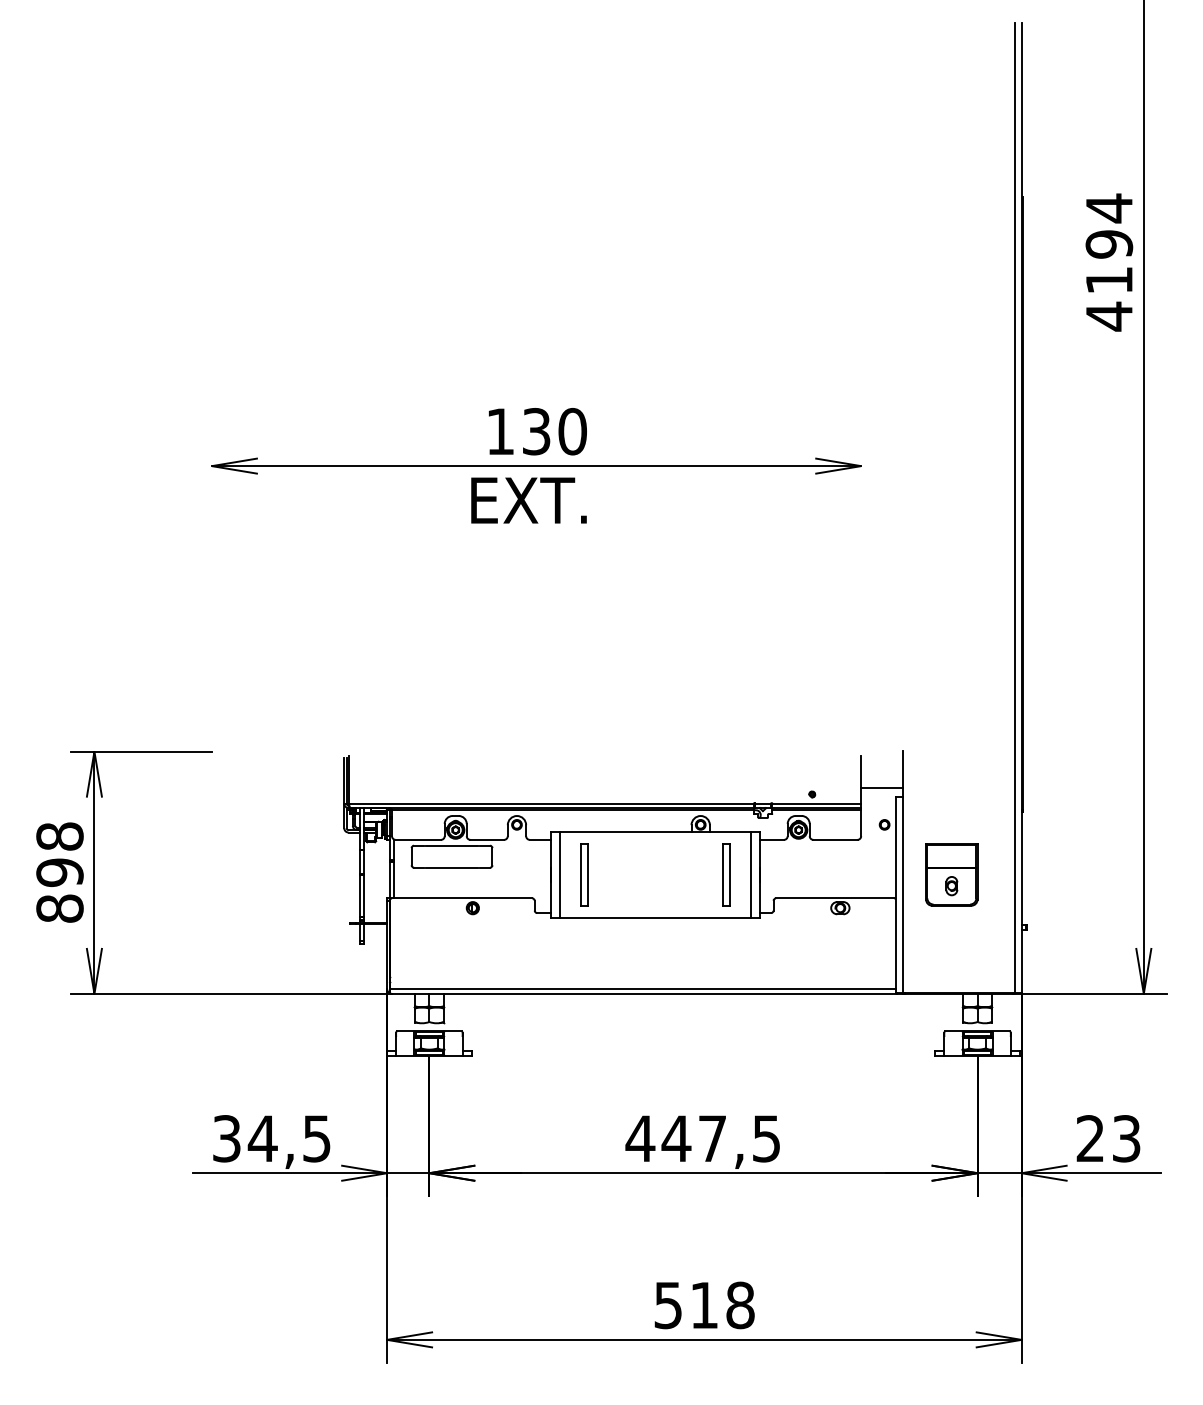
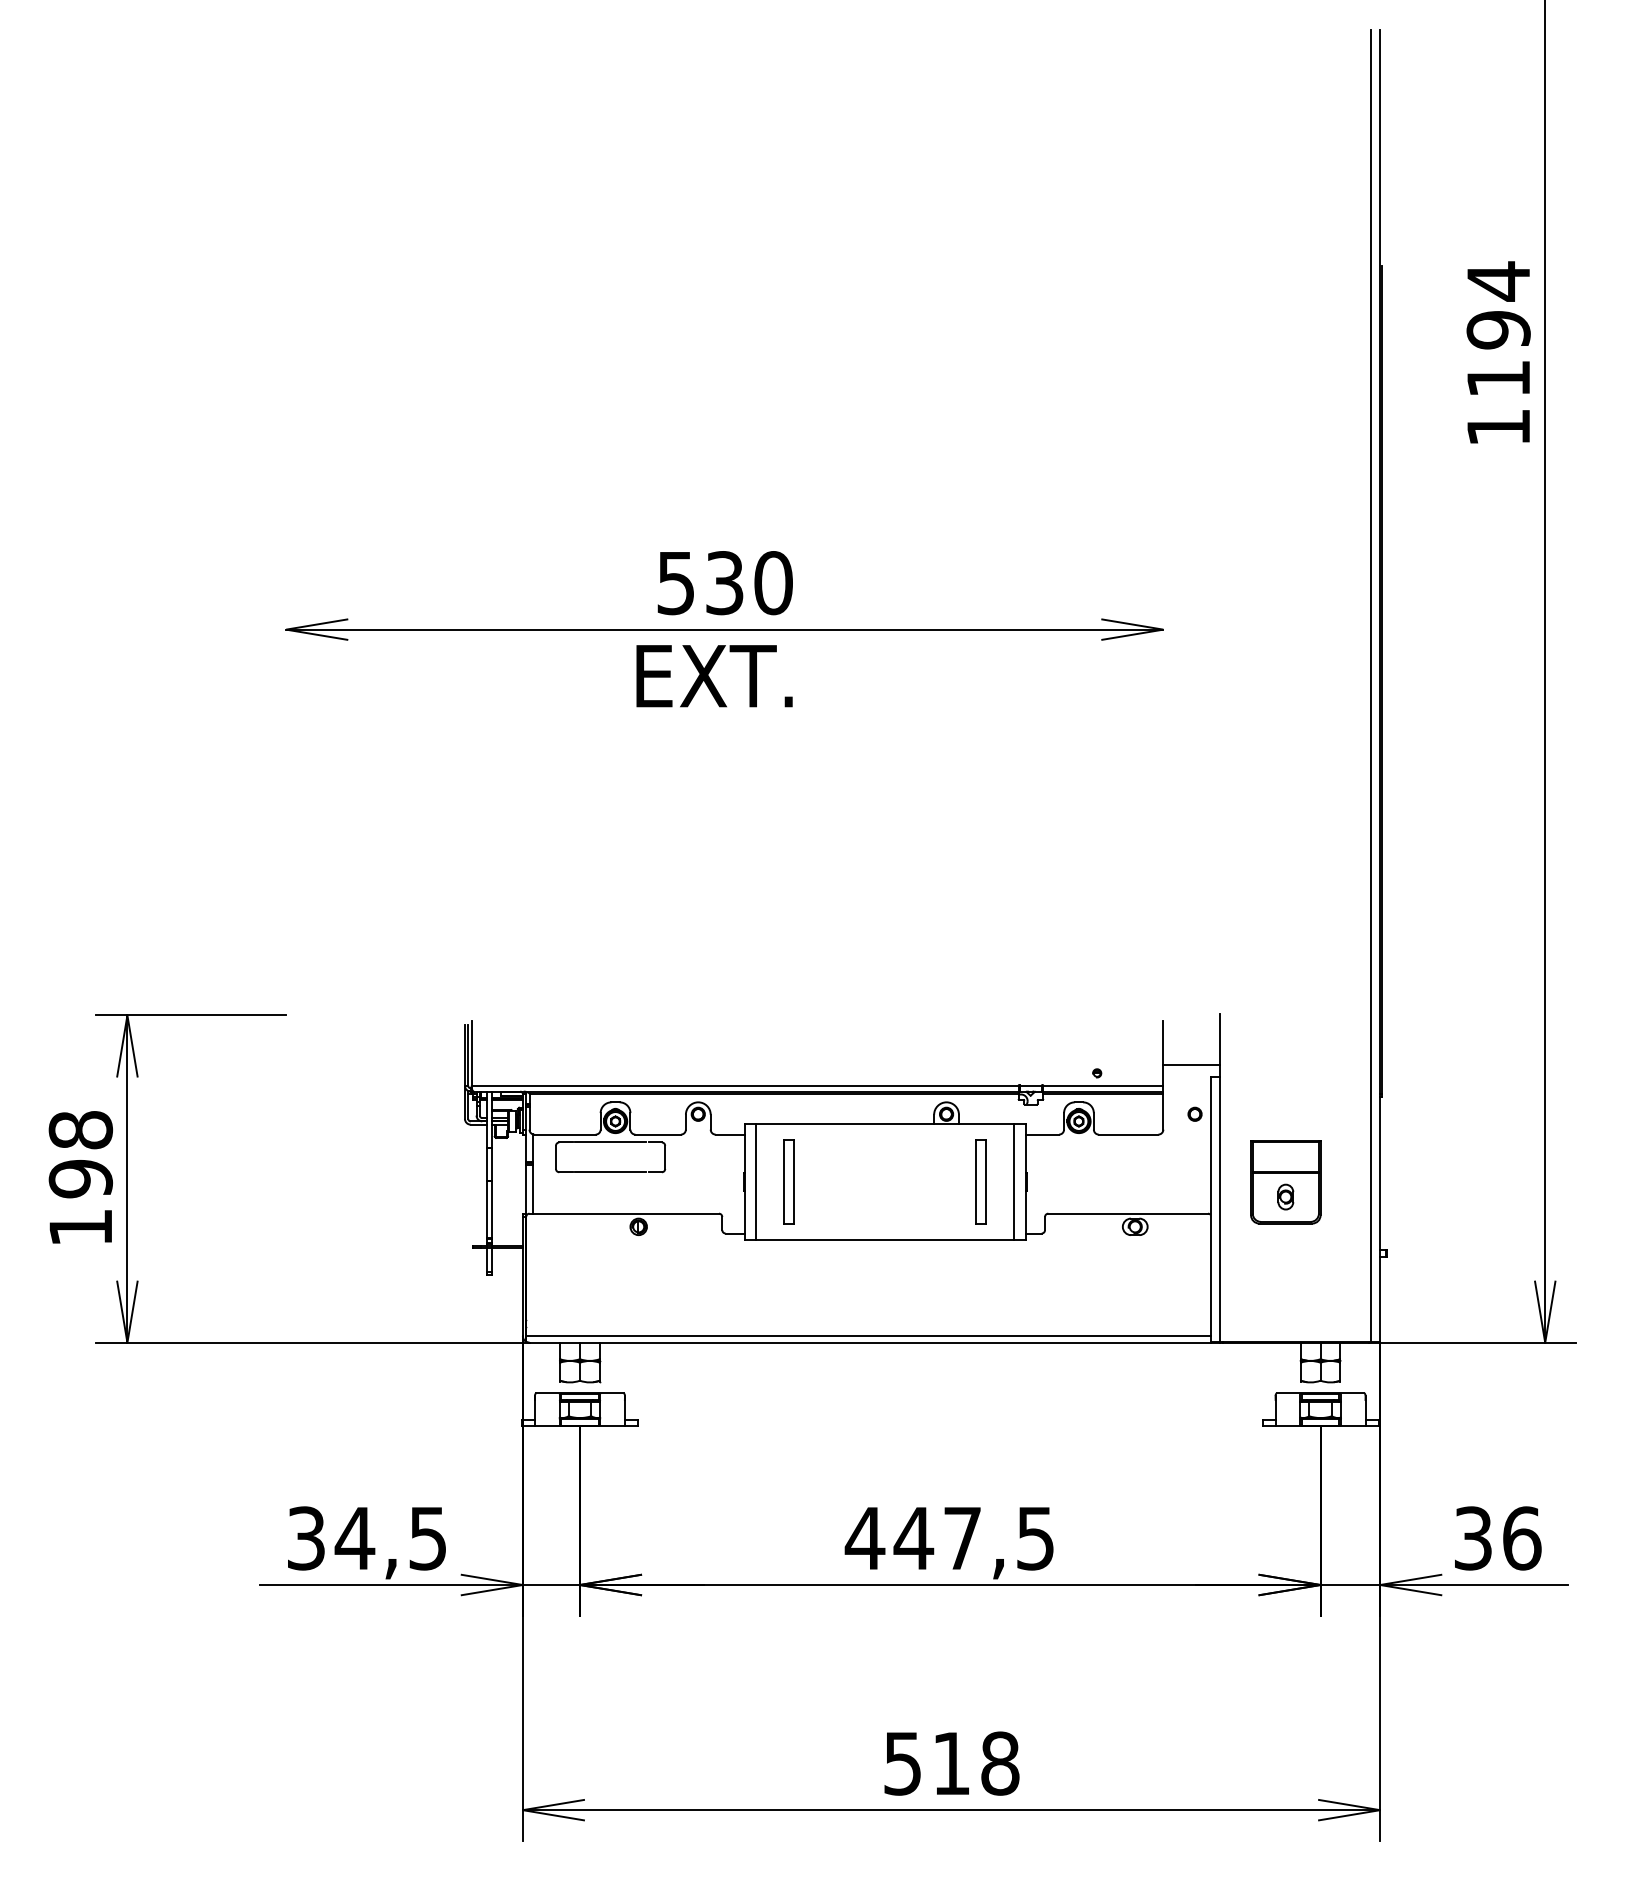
text: (1109, 316) -> (1498, 427), 4194 -> 1194
text: (500, 431) -> (676, 582), 130 -> 530
text: (59, 908) -> (80, 1227), 898 -> 198
text: (1108, 1138) -> (1497, 1538), 23 -> 36

